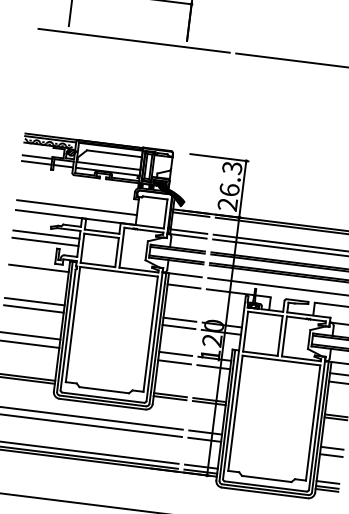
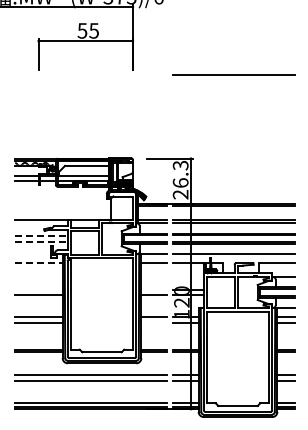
line: (134, 40) -> (91, 75), removed
line: (76, 207) -> (62, 211), removed
line: (47, 234) -> (42, 235), solid -> dashed
line: (46, 241) -> (42, 241), solid -> dashed
line: (38, 268) -> (38, 263), solid -> dashed
line: (34, 301) -> (38, 289), removed
line: (179, 319) -> (154, 289), removed
line: (174, 362) -> (154, 323), removed

